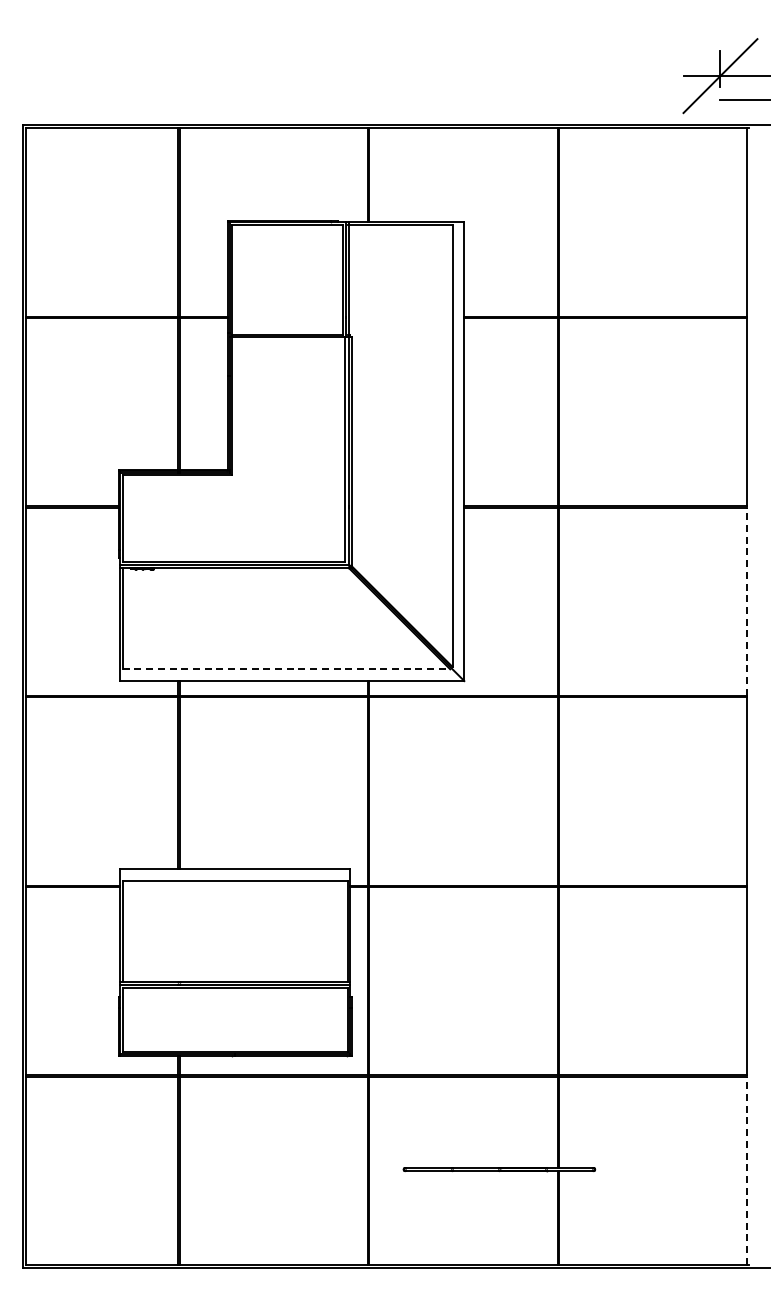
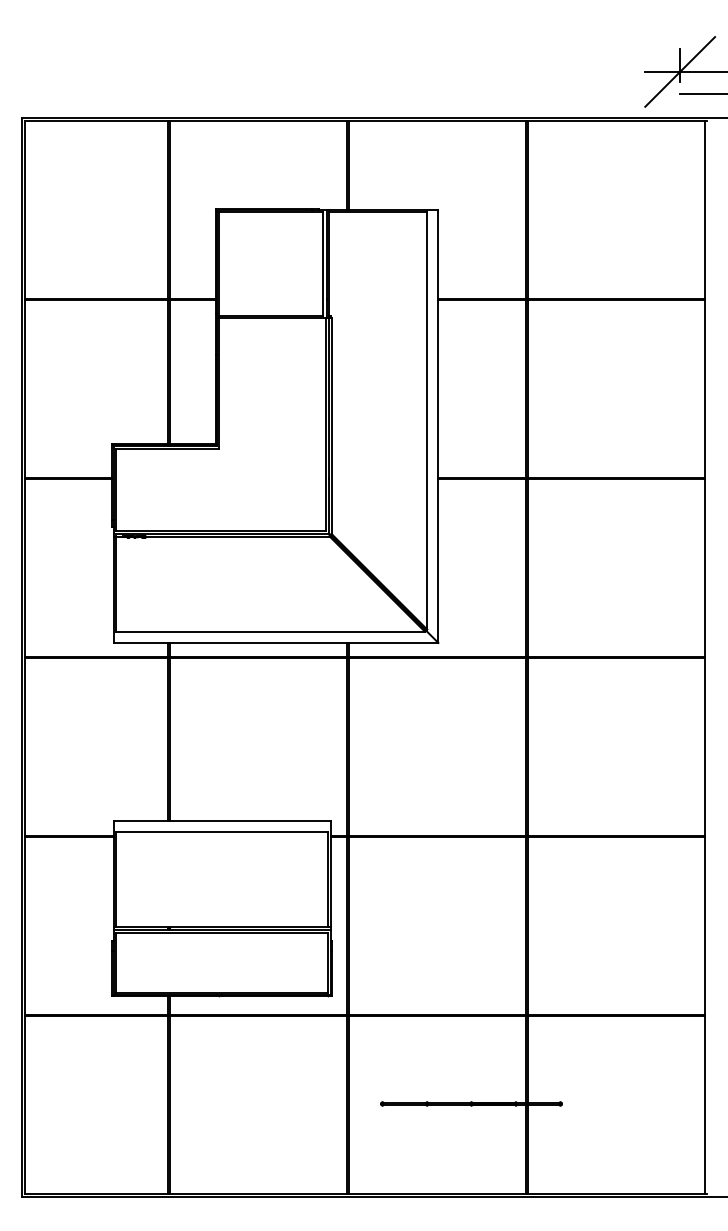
line: (747, 601) -> (705, 567), dashed -> solid
line: (286, 669) -> (270, 632), dashed -> solid
line: (747, 1170) -> (705, 1104), dashed -> solid

